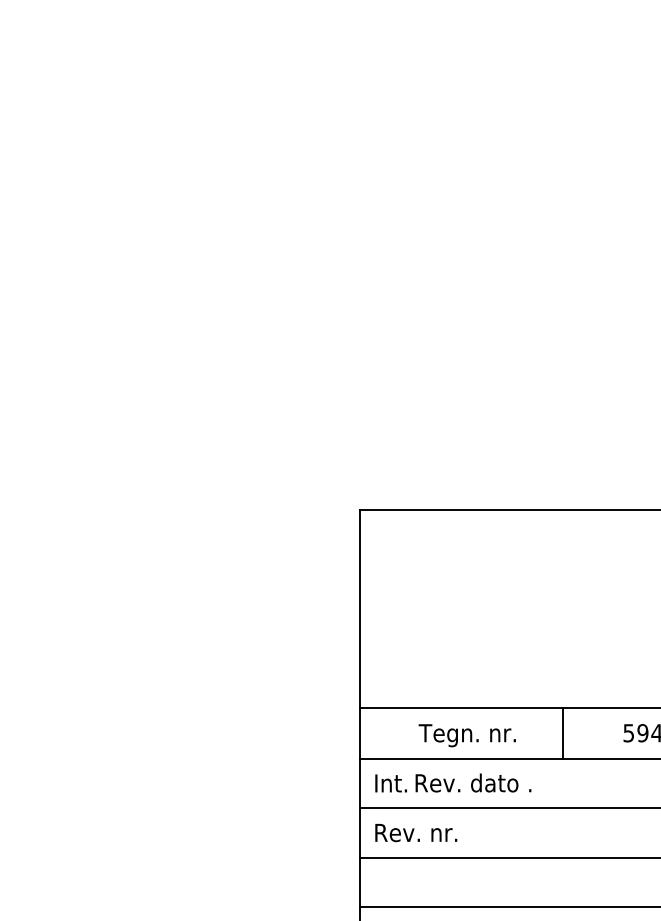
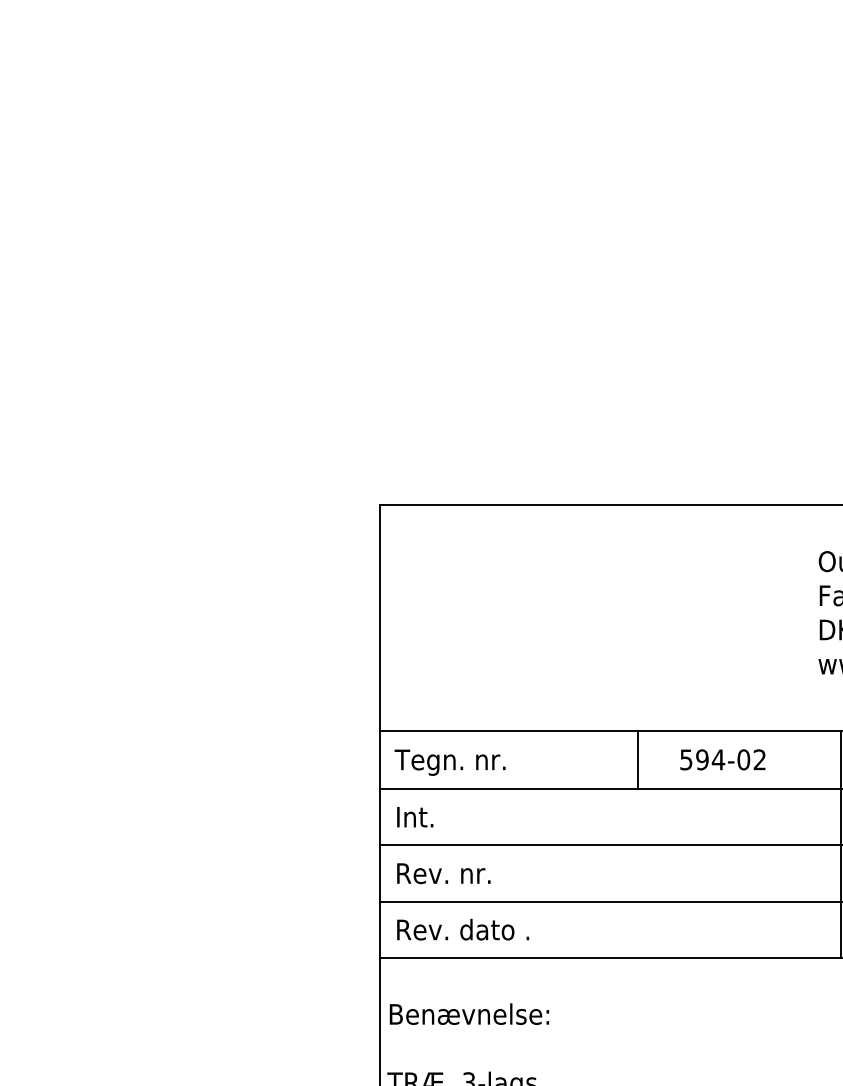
line: (563, 732) -> (638, 759), moved
text: (466, 735) -> (449, 762), moved
text: (473, 782) -> (463, 929), moved

